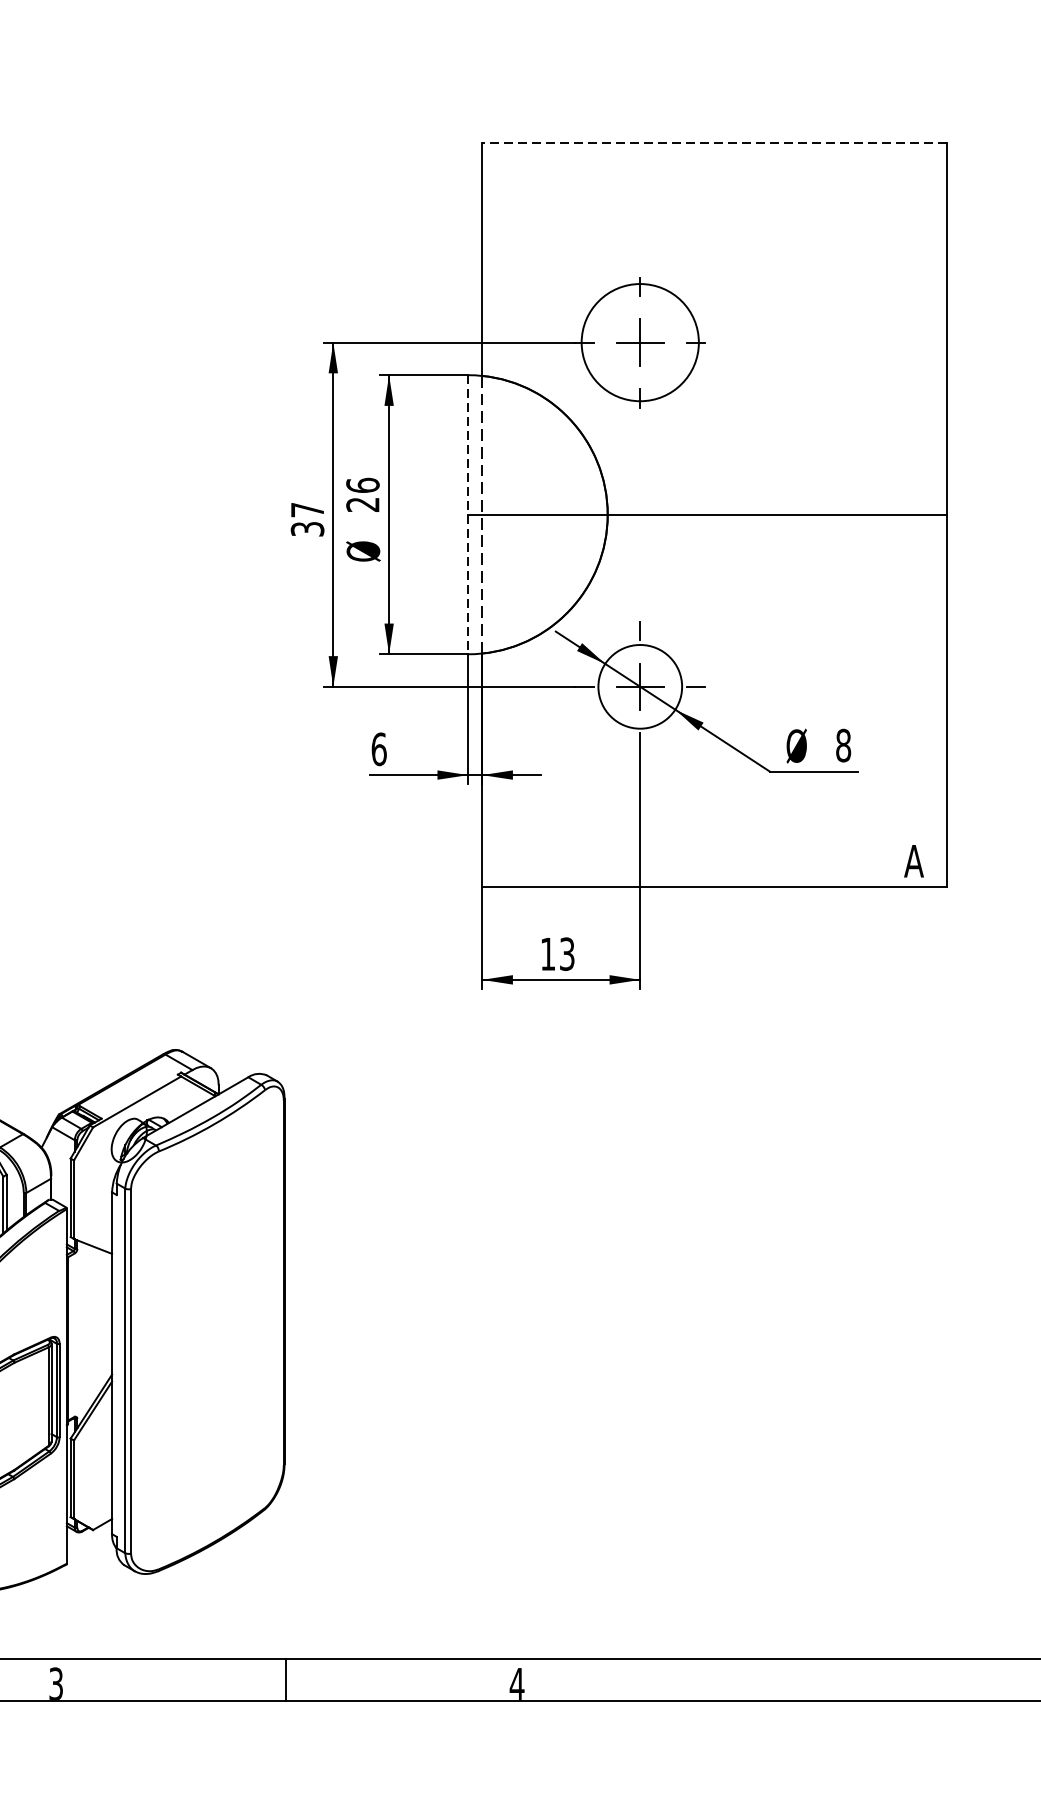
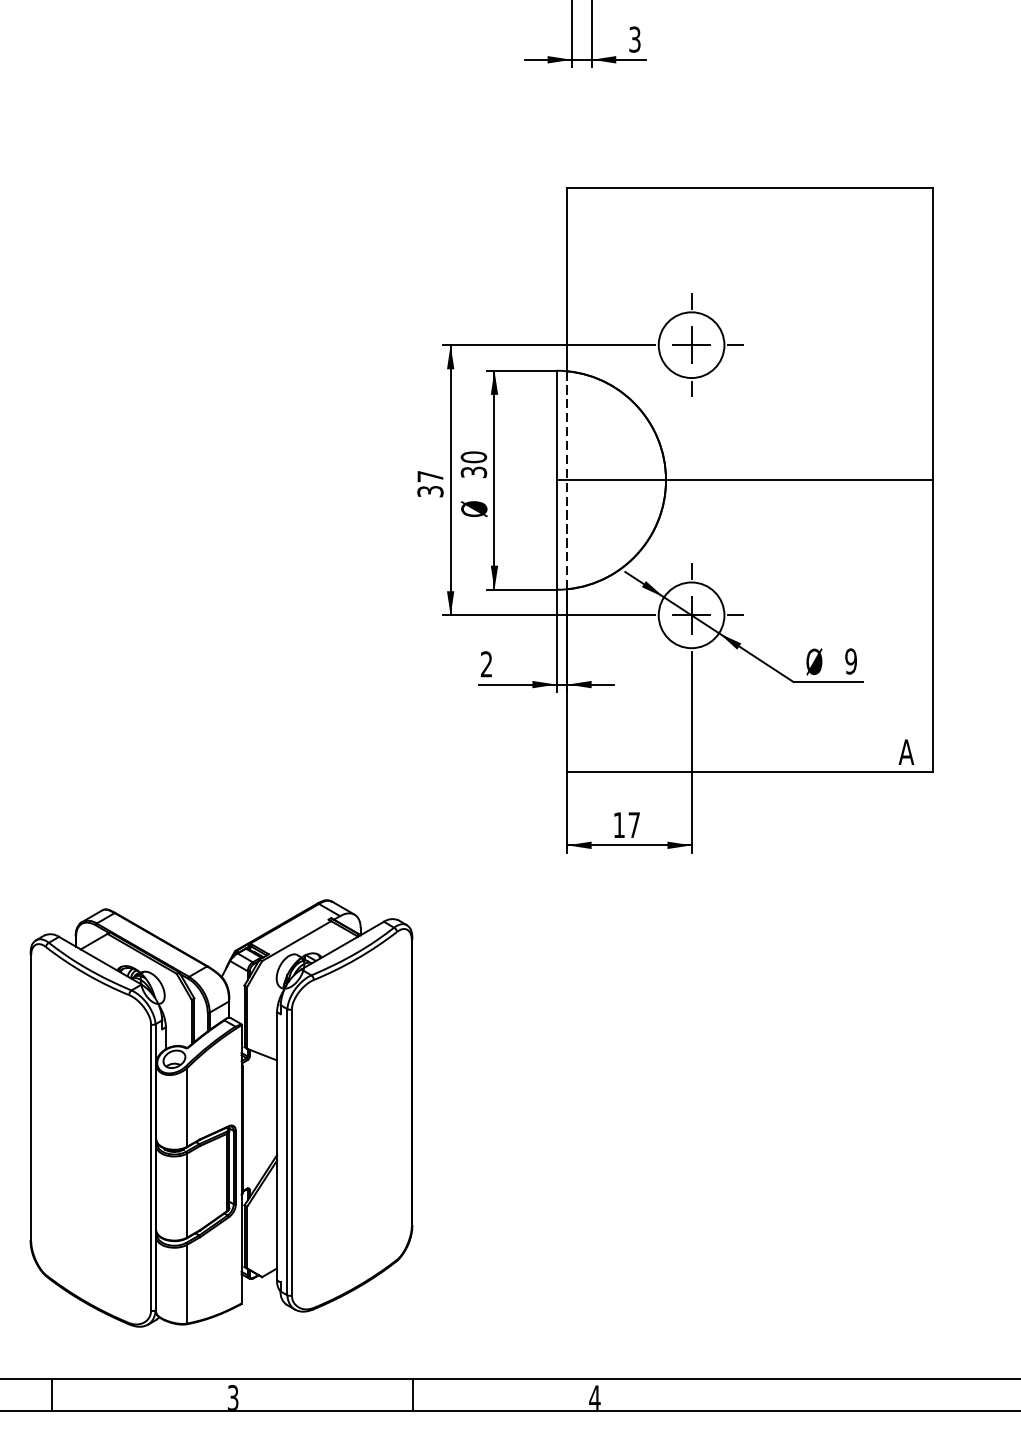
line: (715, 142) -> (750, 188), dashed -> solid
circle: (640, 343) -> (691, 345), size x0.71
text: (362, 494) -> (473, 464), 26 -> 30
line: (468, 515) -> (556, 480), dashed -> solid
text: (844, 745) -> (851, 661), 8 -> 9
text: (378, 749) -> (486, 664), 6 -> 2
text: (566, 954) -> (633, 825), 13 -> 17

